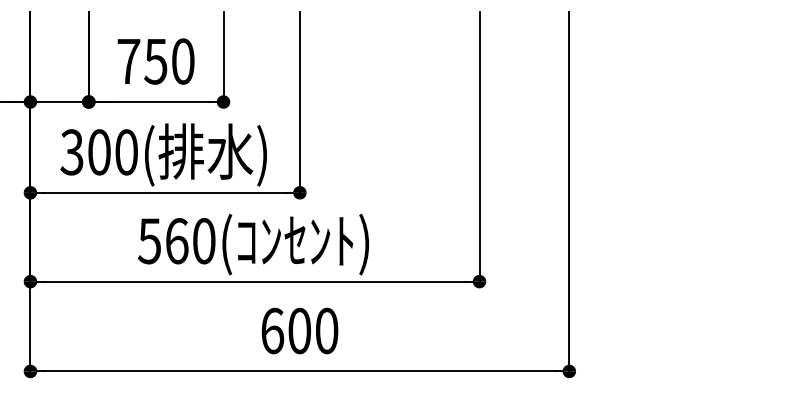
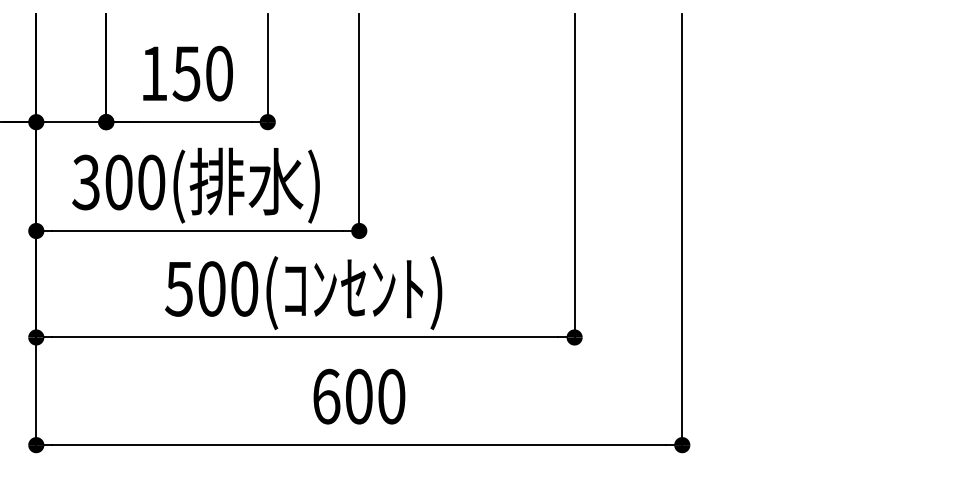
text: (129, 61) -> (154, 73), 750 -> 150
text: (176, 240) -> (211, 288), 560( -> 500(

